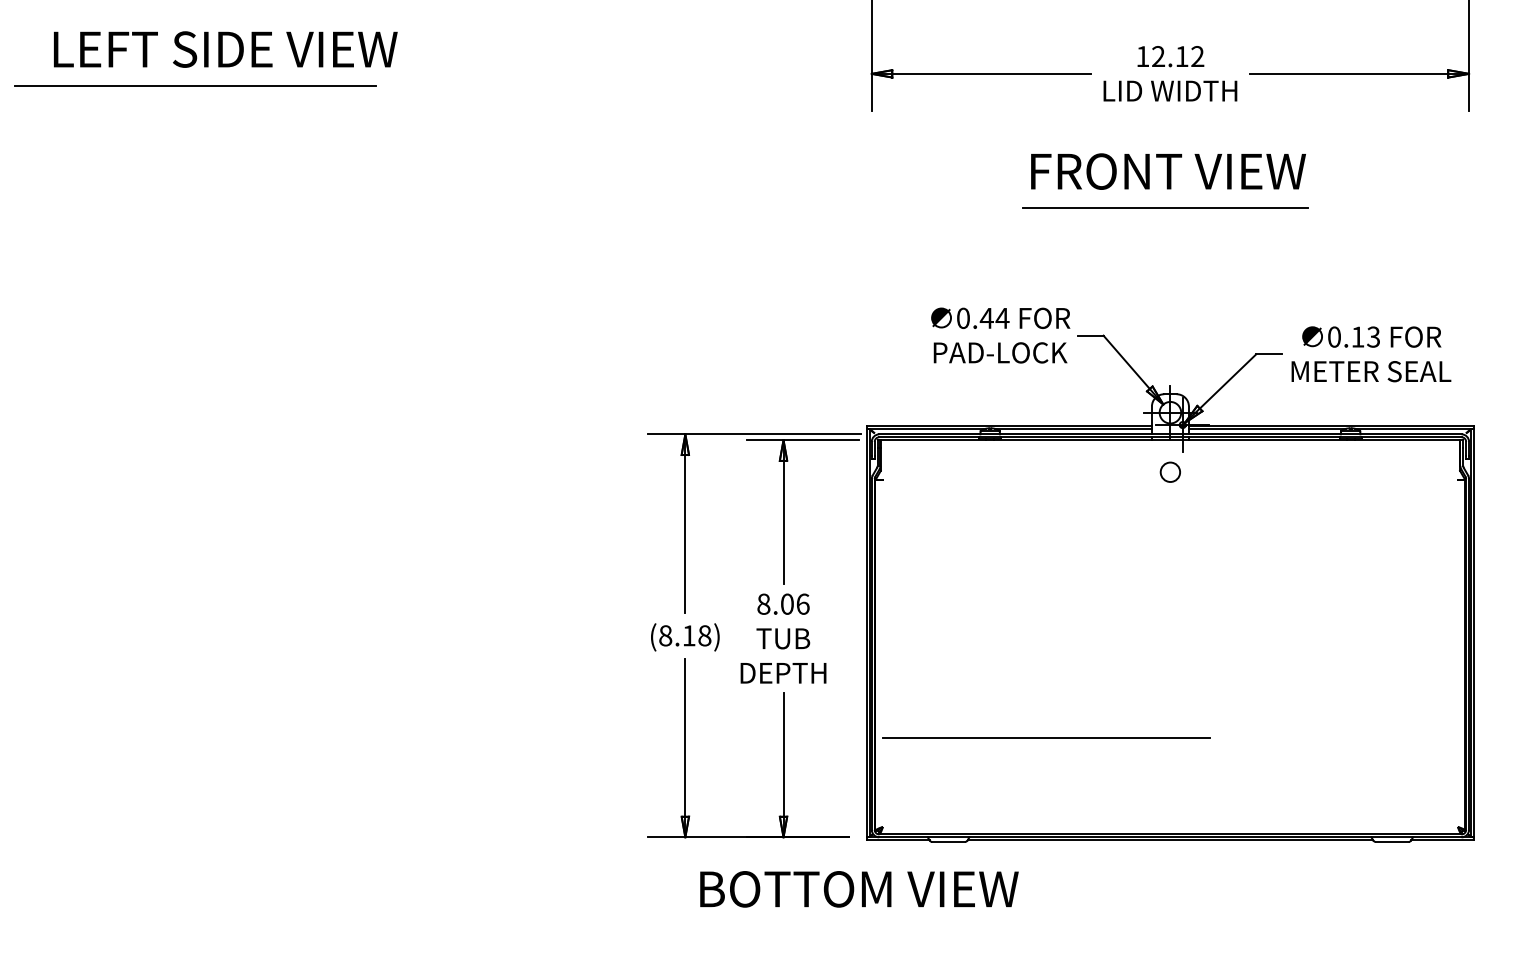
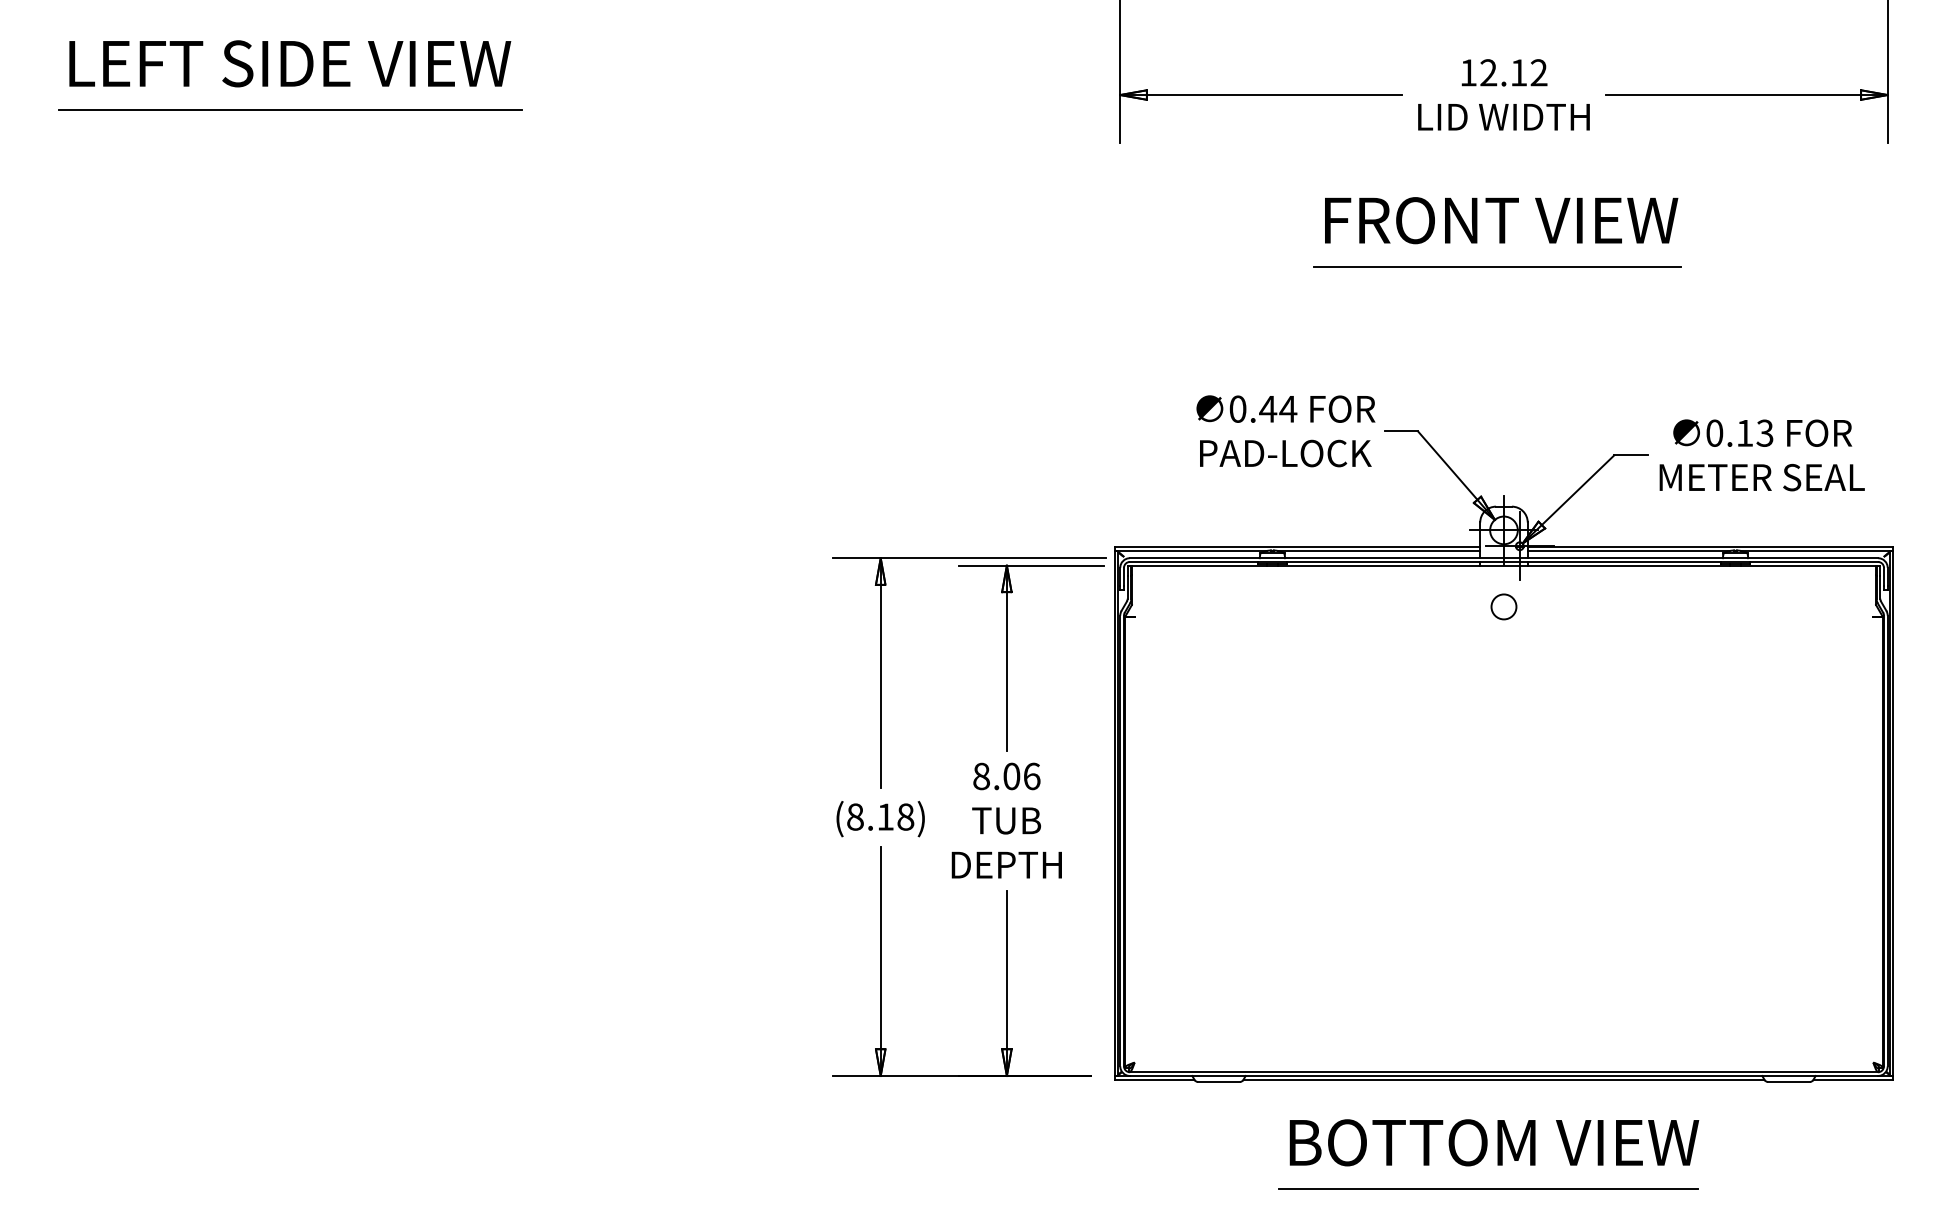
line: (195, 85) -> (290, 109), moved
line: (1046, 737) -> (1488, 1188), moved
text: (859, 889) -> (1494, 1142), moved

